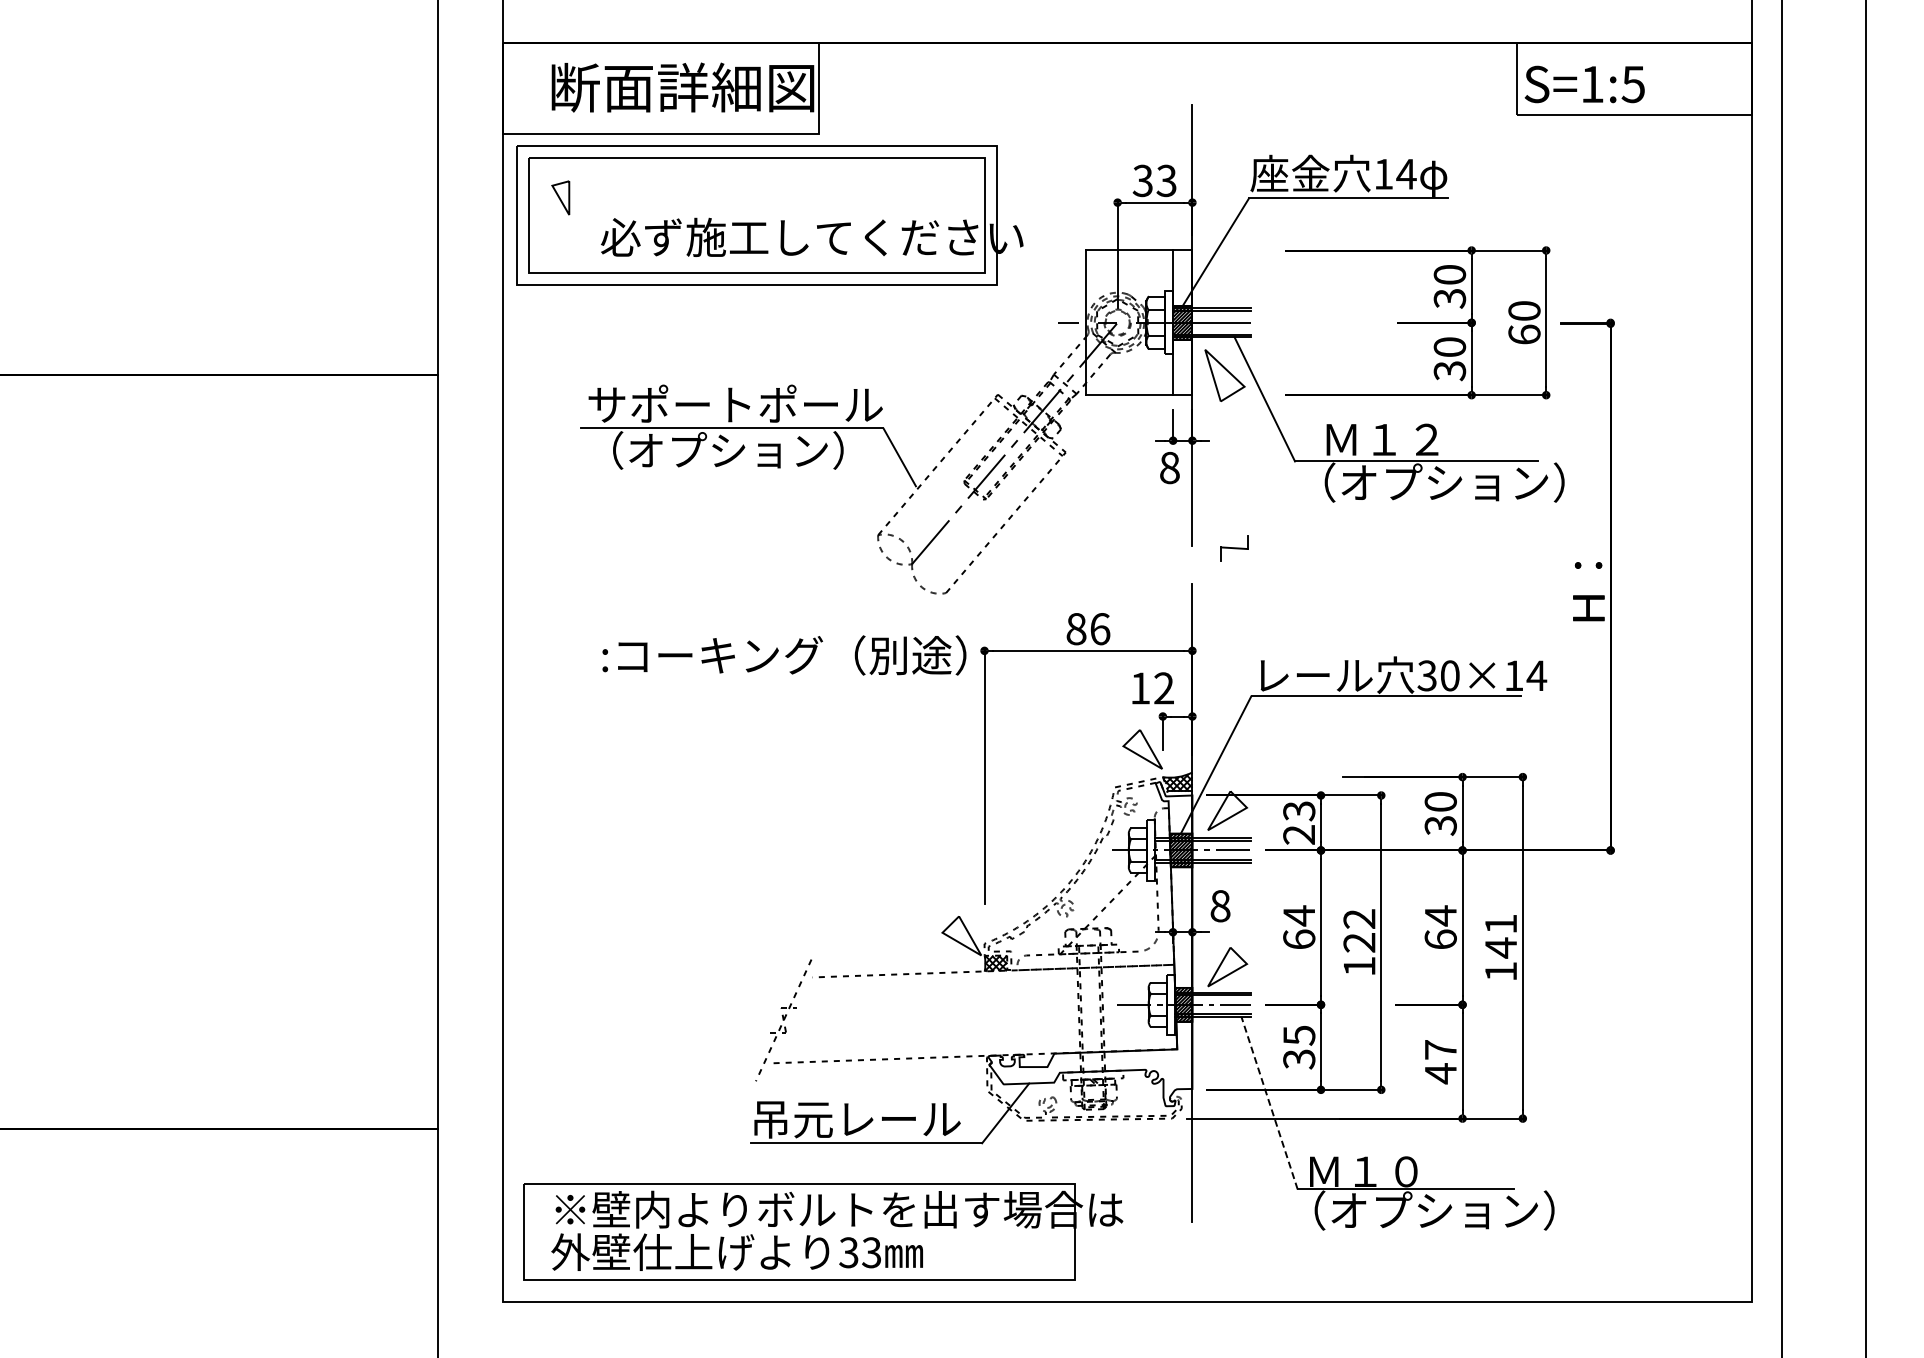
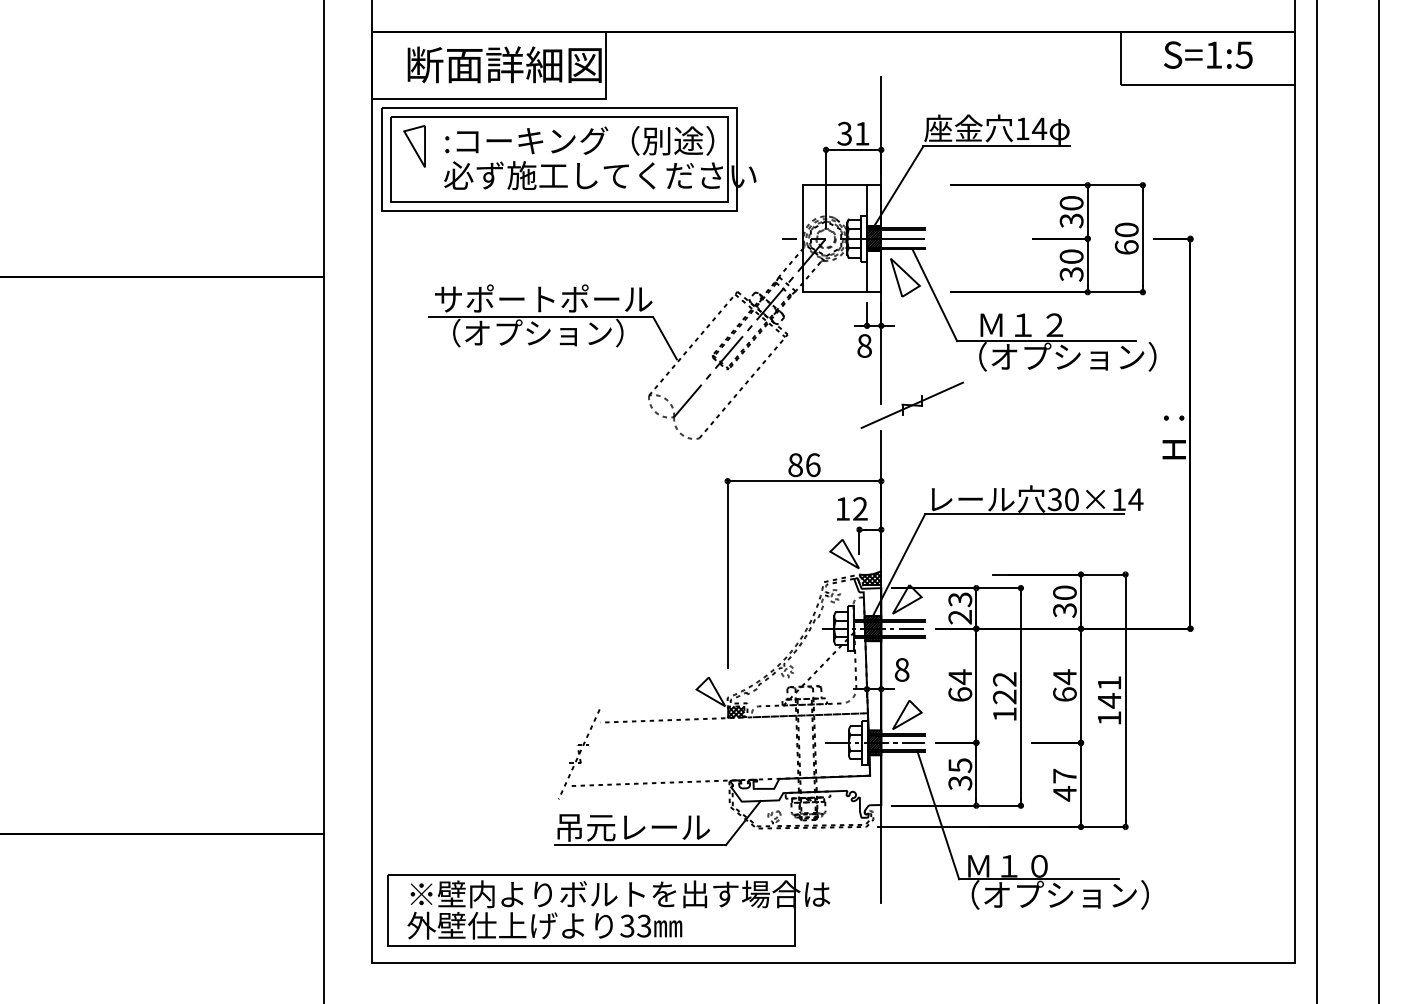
text: (1584, 84) -> (1208, 55), moved
text: (1166, 180) -> (862, 133), 33 -> 31
part: (560, 197) -> (414, 146), size x1.67
line: (1233, 547) -> (911, 404), added
text: (784, 655) -> (579, 140), moved
line: (1269, 1103) -> (938, 815), dashed -> solid

